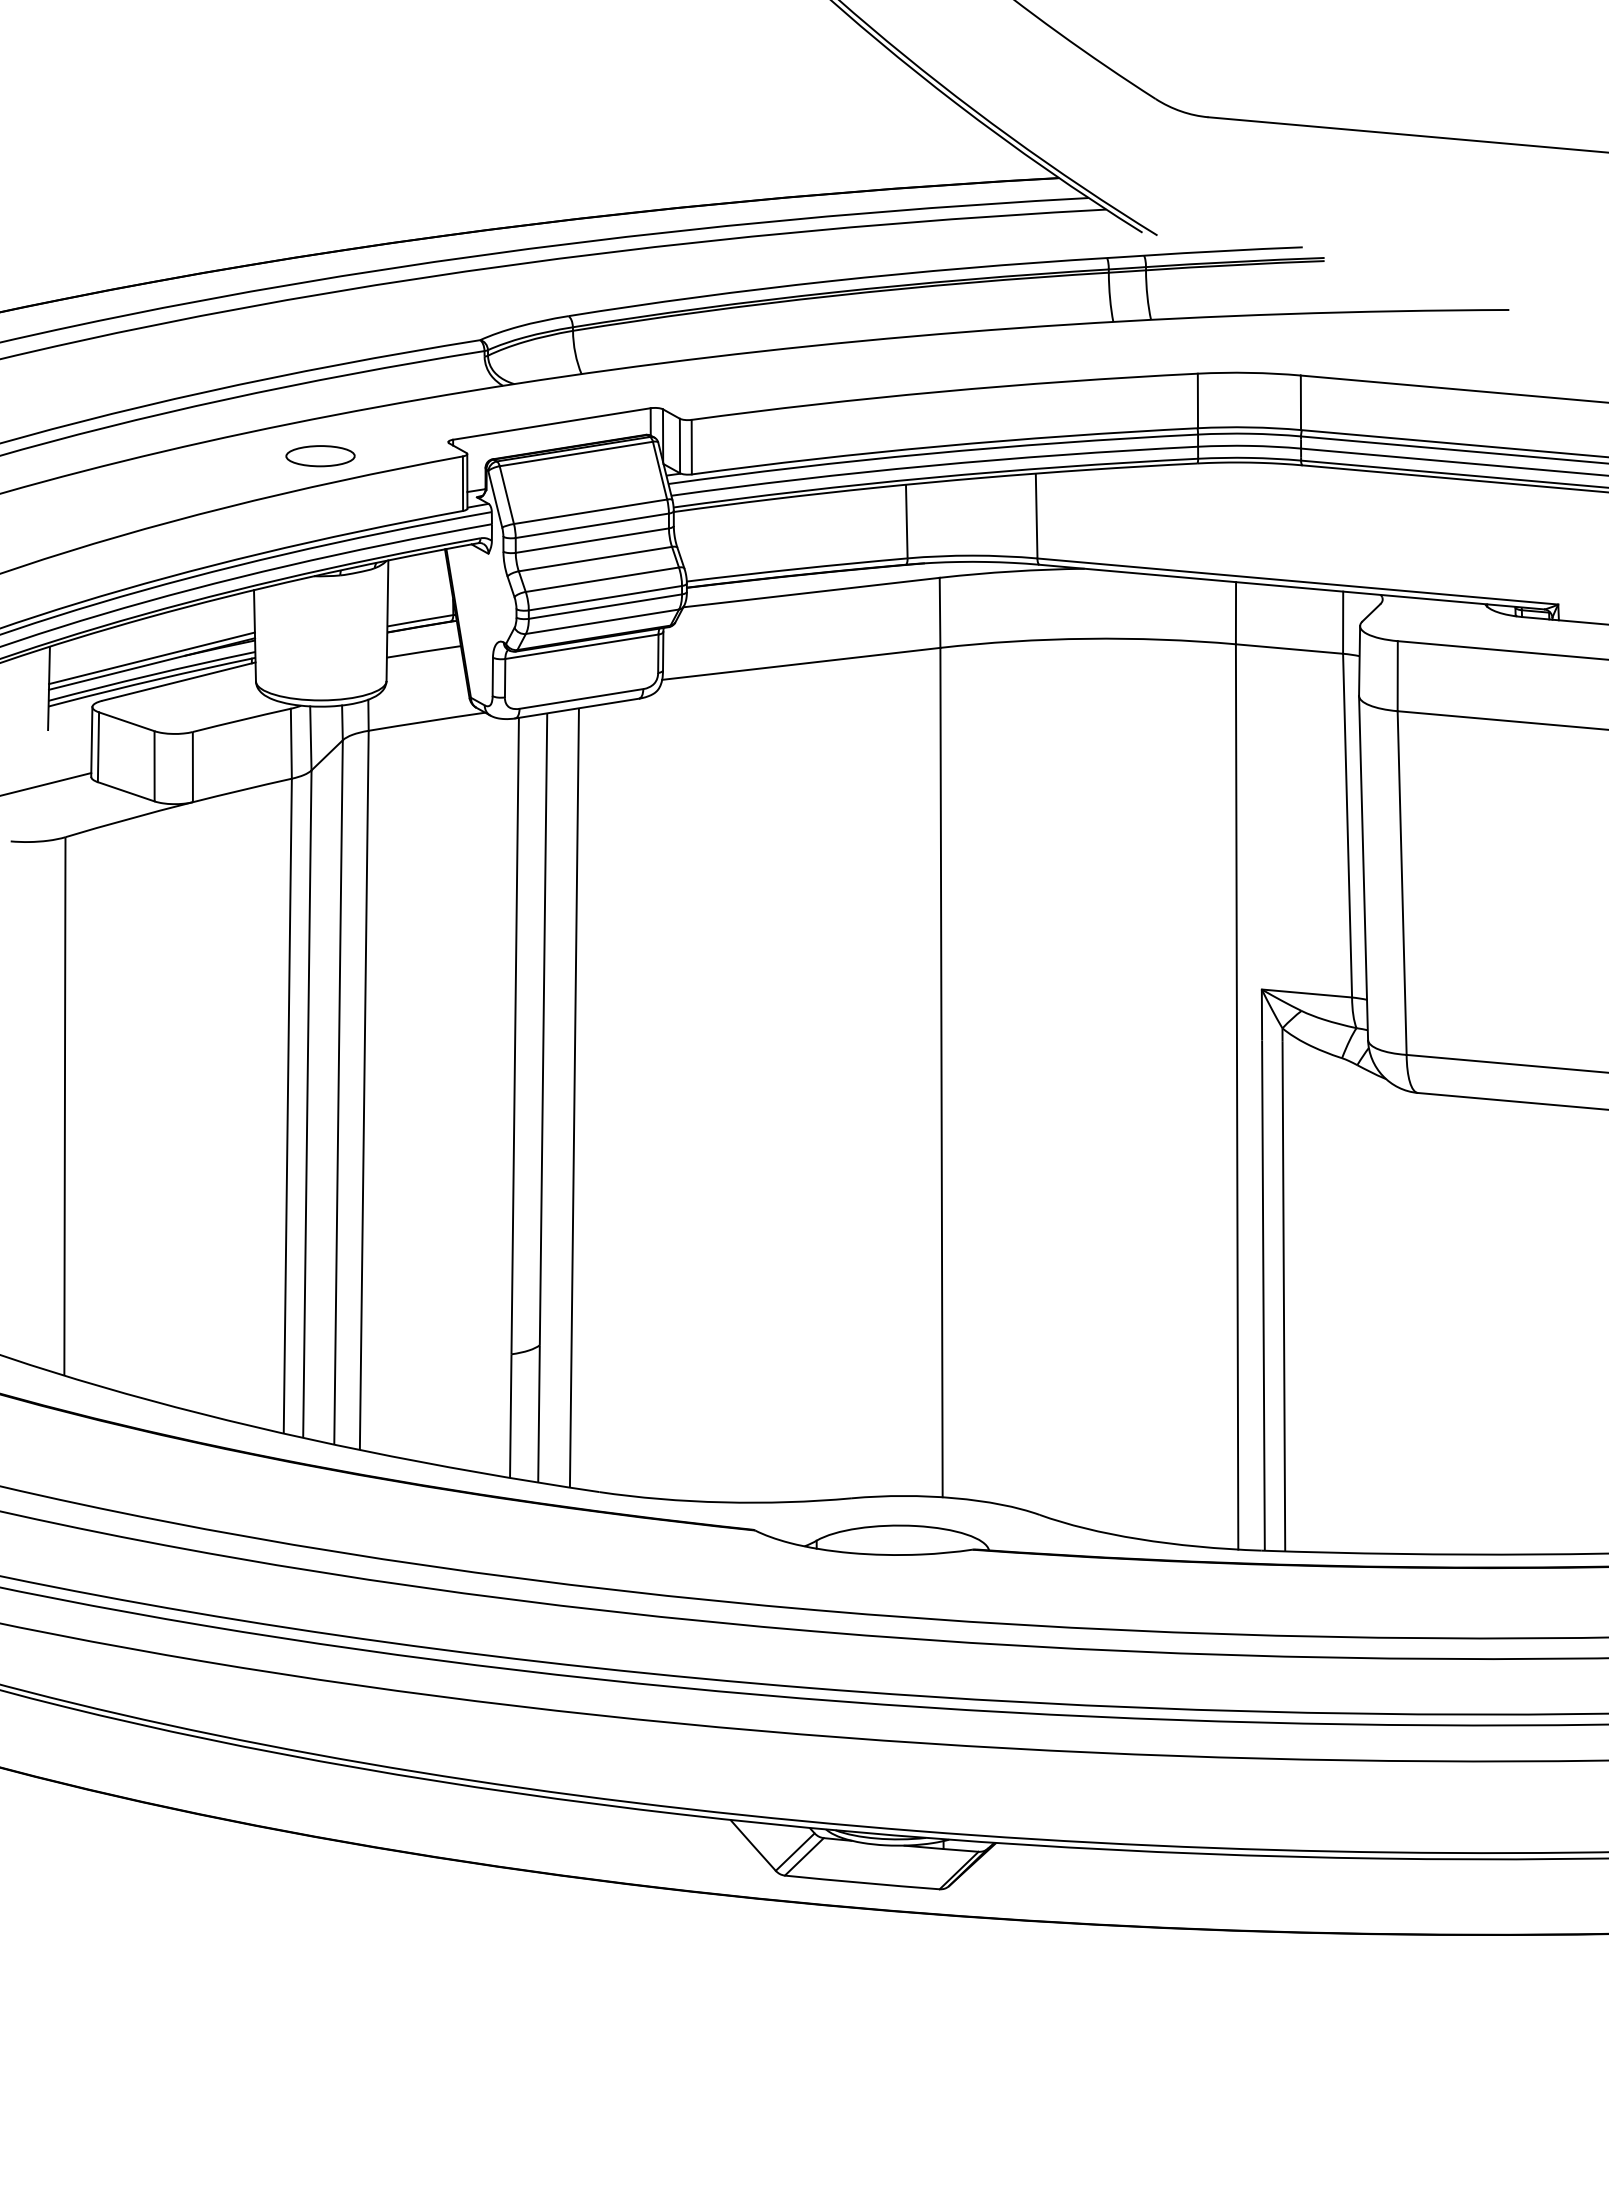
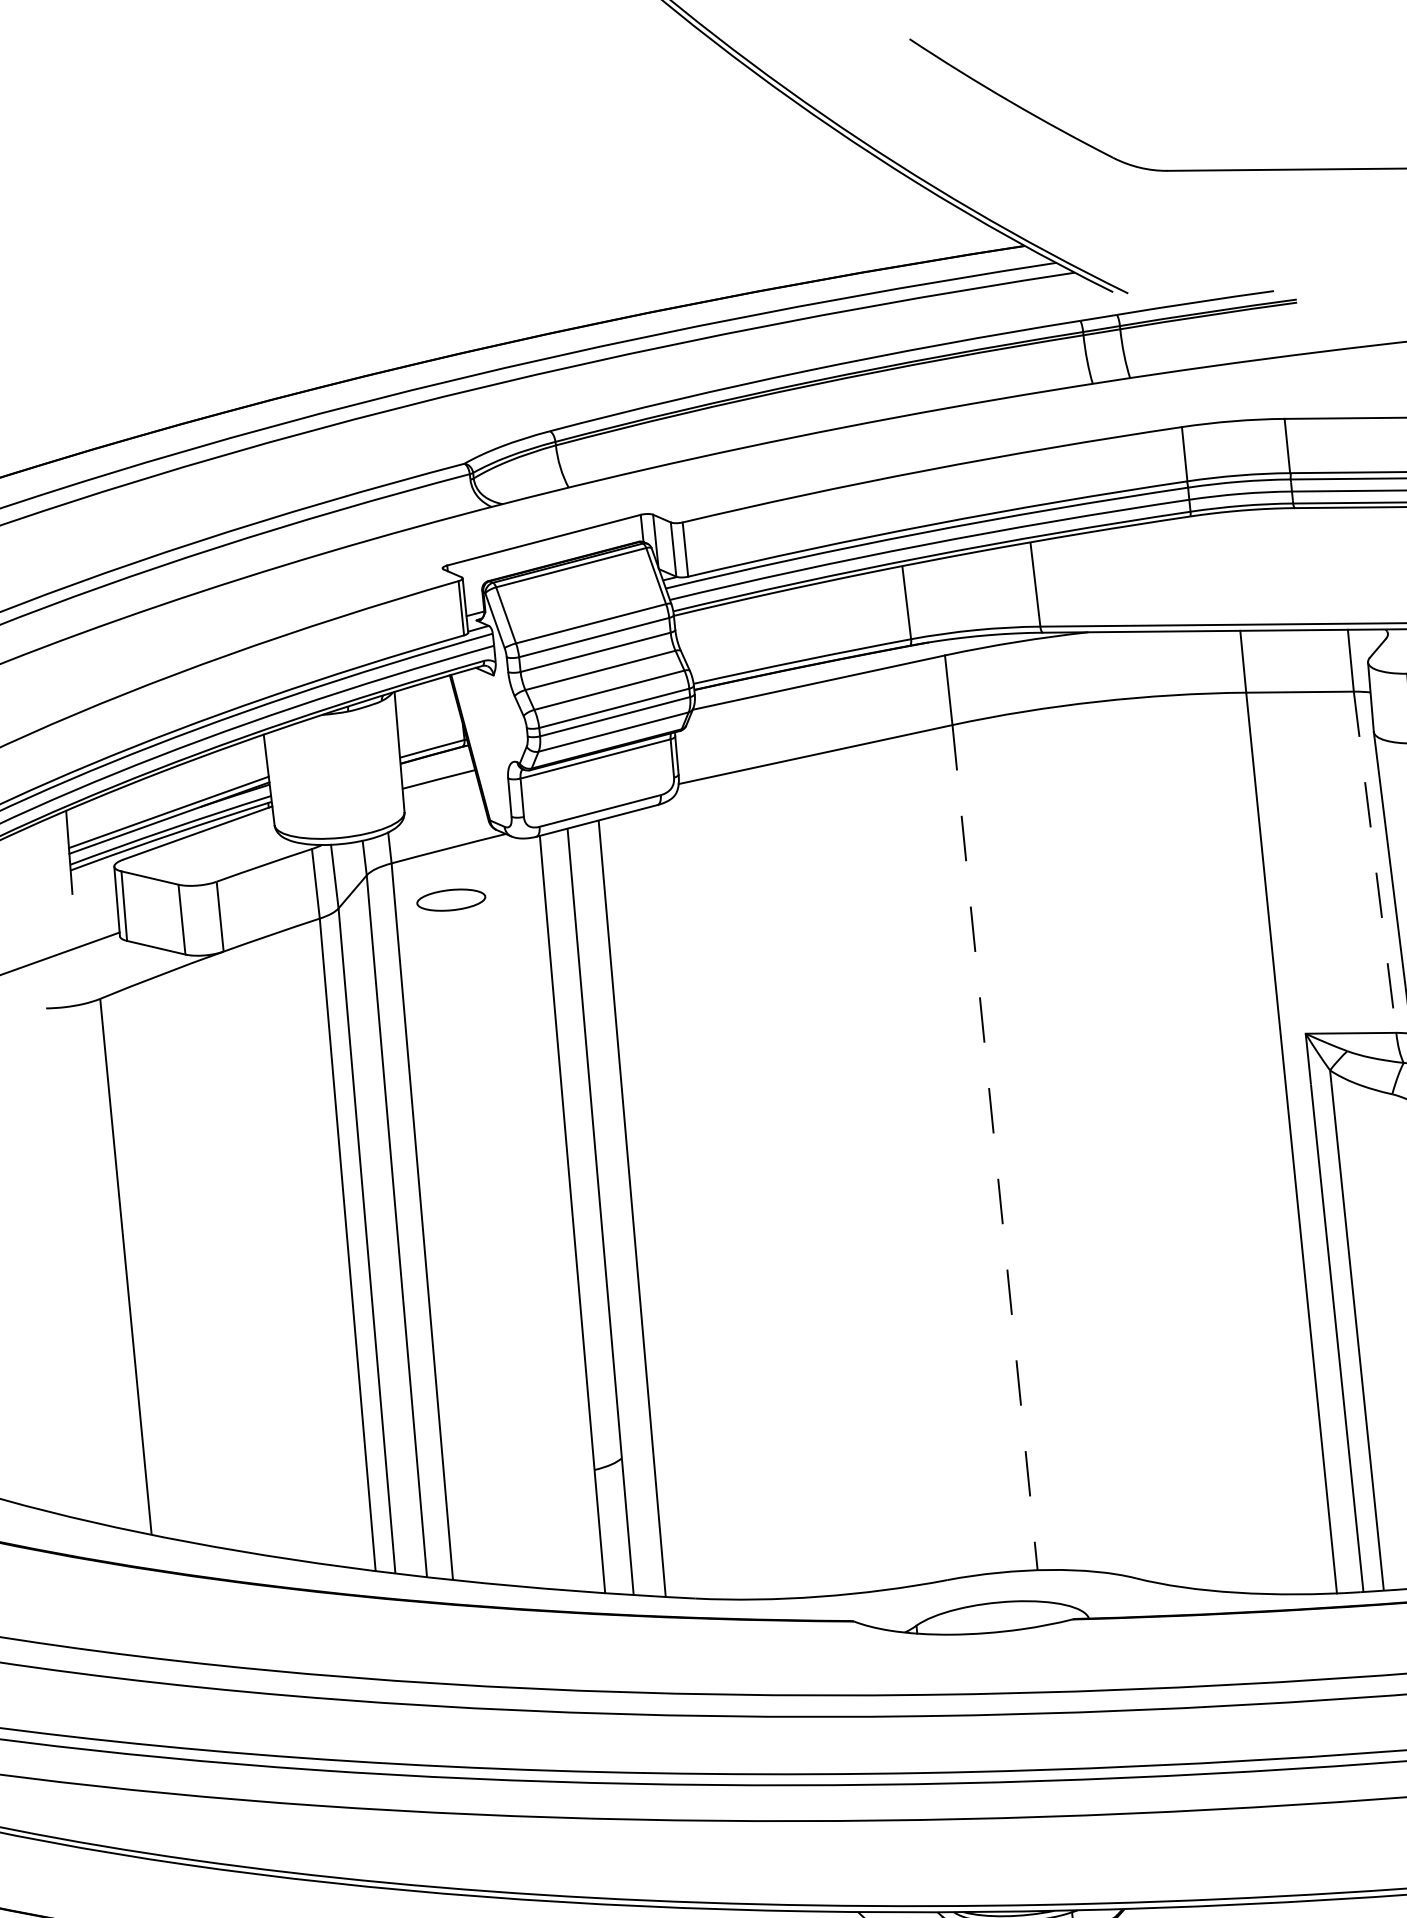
part: (320, 456) -> (451, 900), moved
line: (1347, 825) -> (1374, 862), solid -> dashed
line: (941, 1072) -> (995, 1147), solid -> dashed

